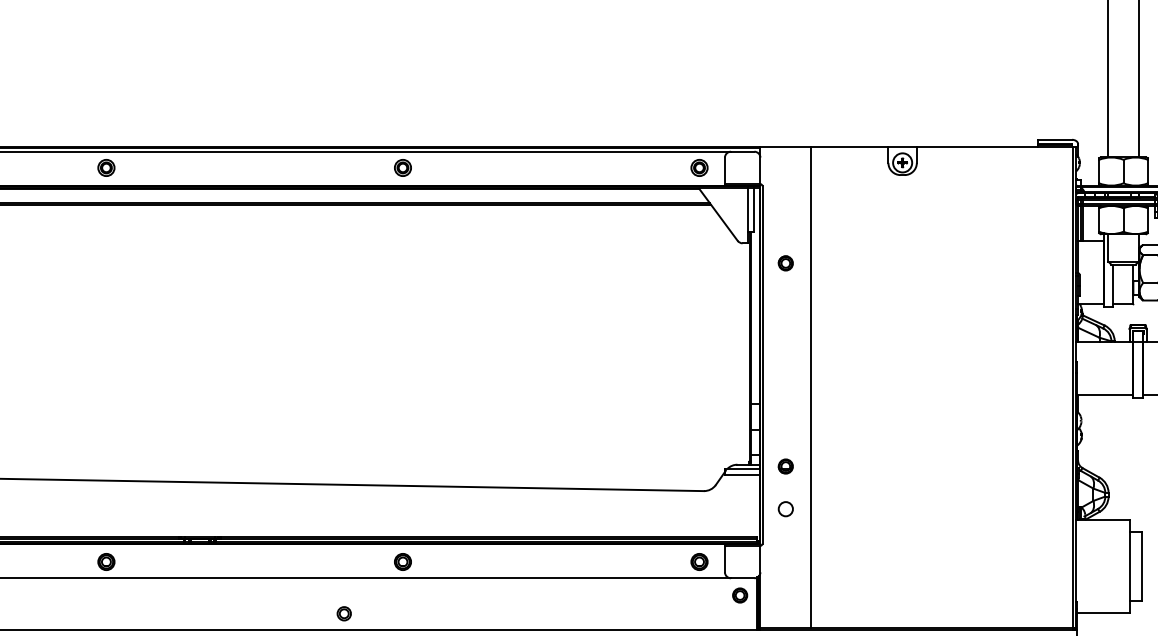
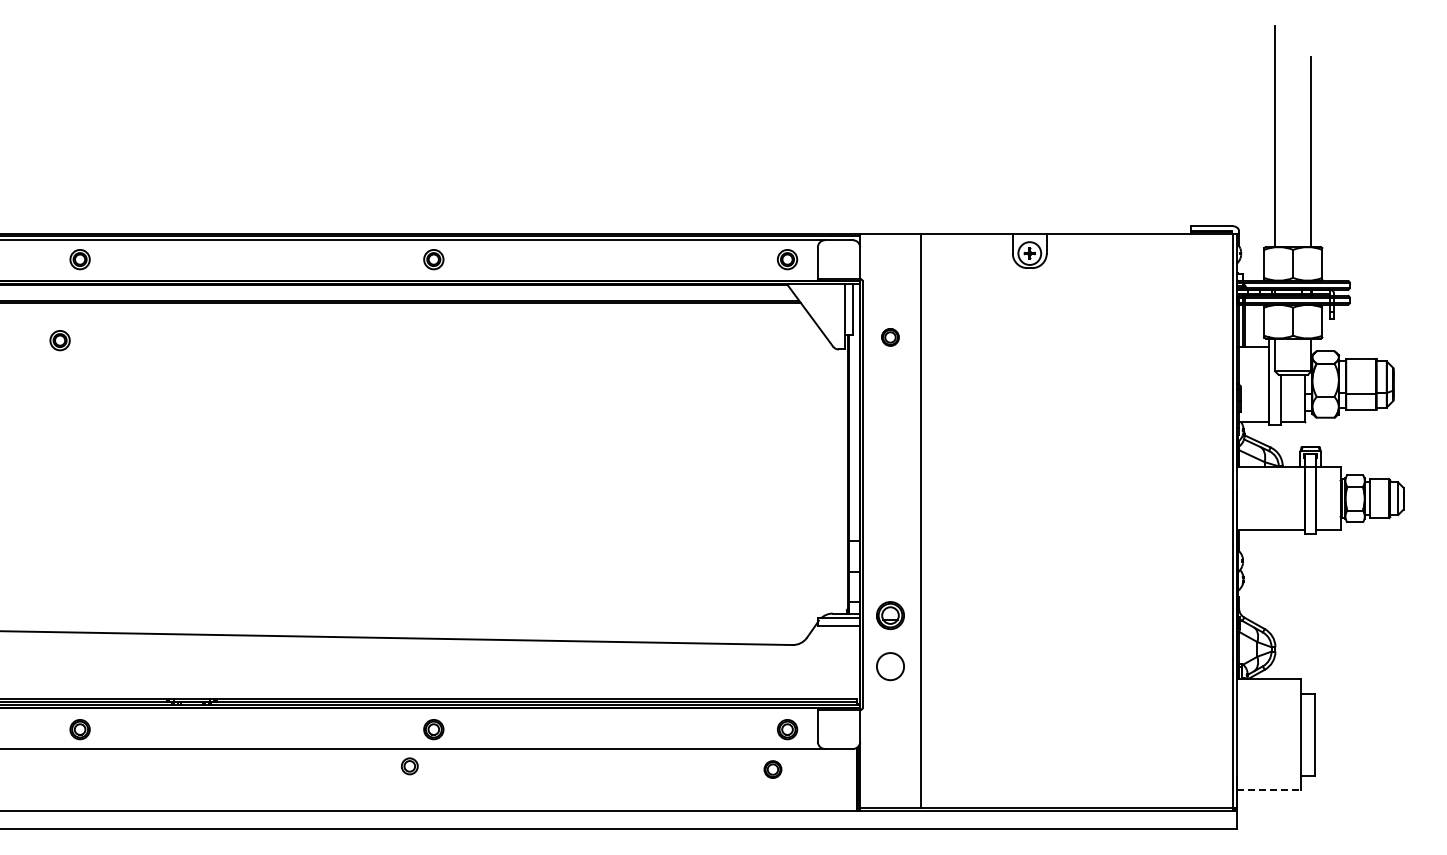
part: (89, 235) -> (59, 340), added
part: (785, 263) -> (890, 337), moved
part: (785, 466) -> (890, 615), size x1.6
circle: (785, 509) -> (890, 666), size x1.6
part: (739, 595) -> (772, 769), moved
part: (344, 613) -> (409, 766), moved
line: (1102, 613) -> (1268, 790), solid -> dashed

